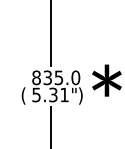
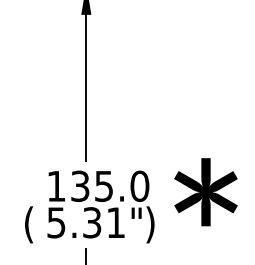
text: (36, 77) -> (56, 185), 835.0 -> 135.0

